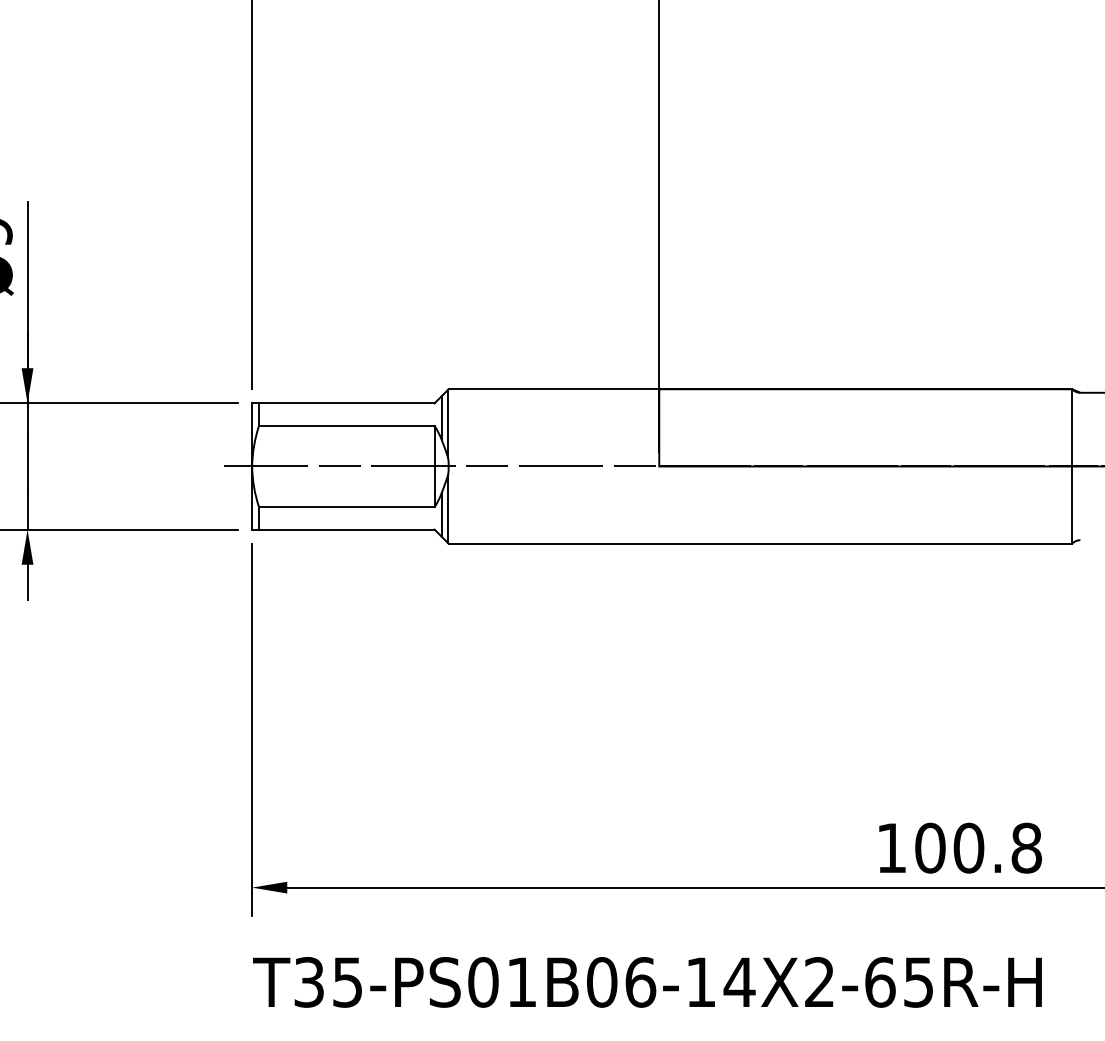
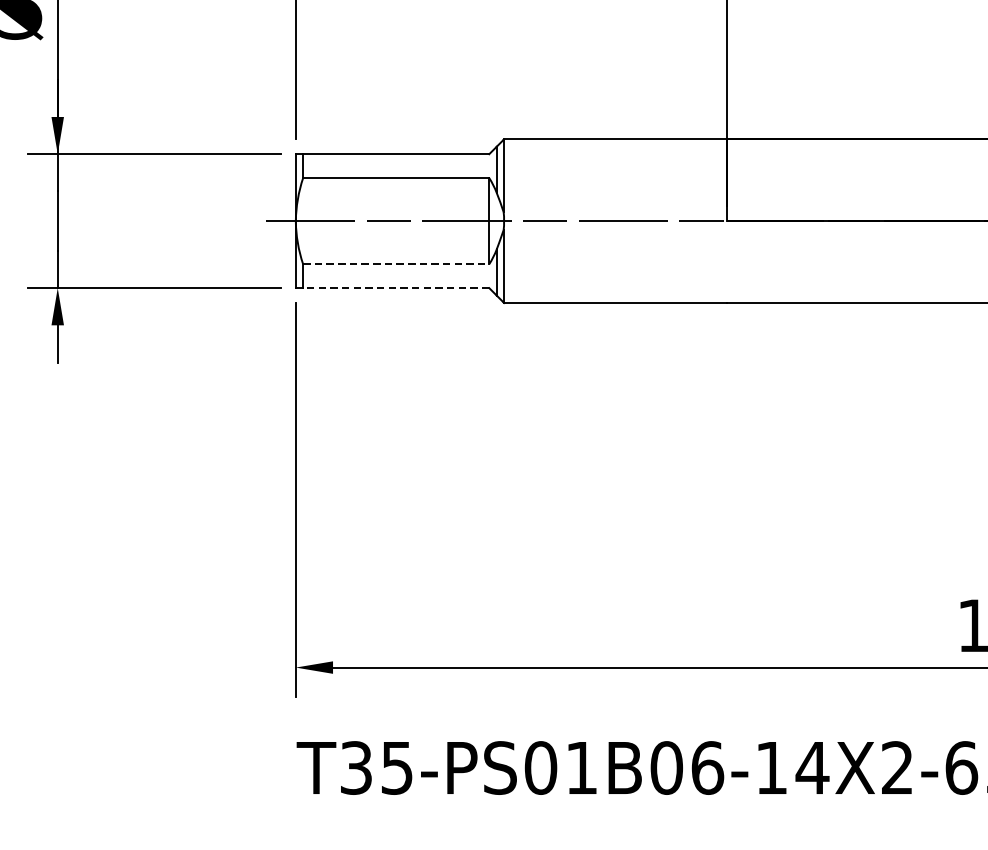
line: (346, 507) -> (395, 264), solid -> dashed
line: (346, 529) -> (395, 287), solid -> dashed

